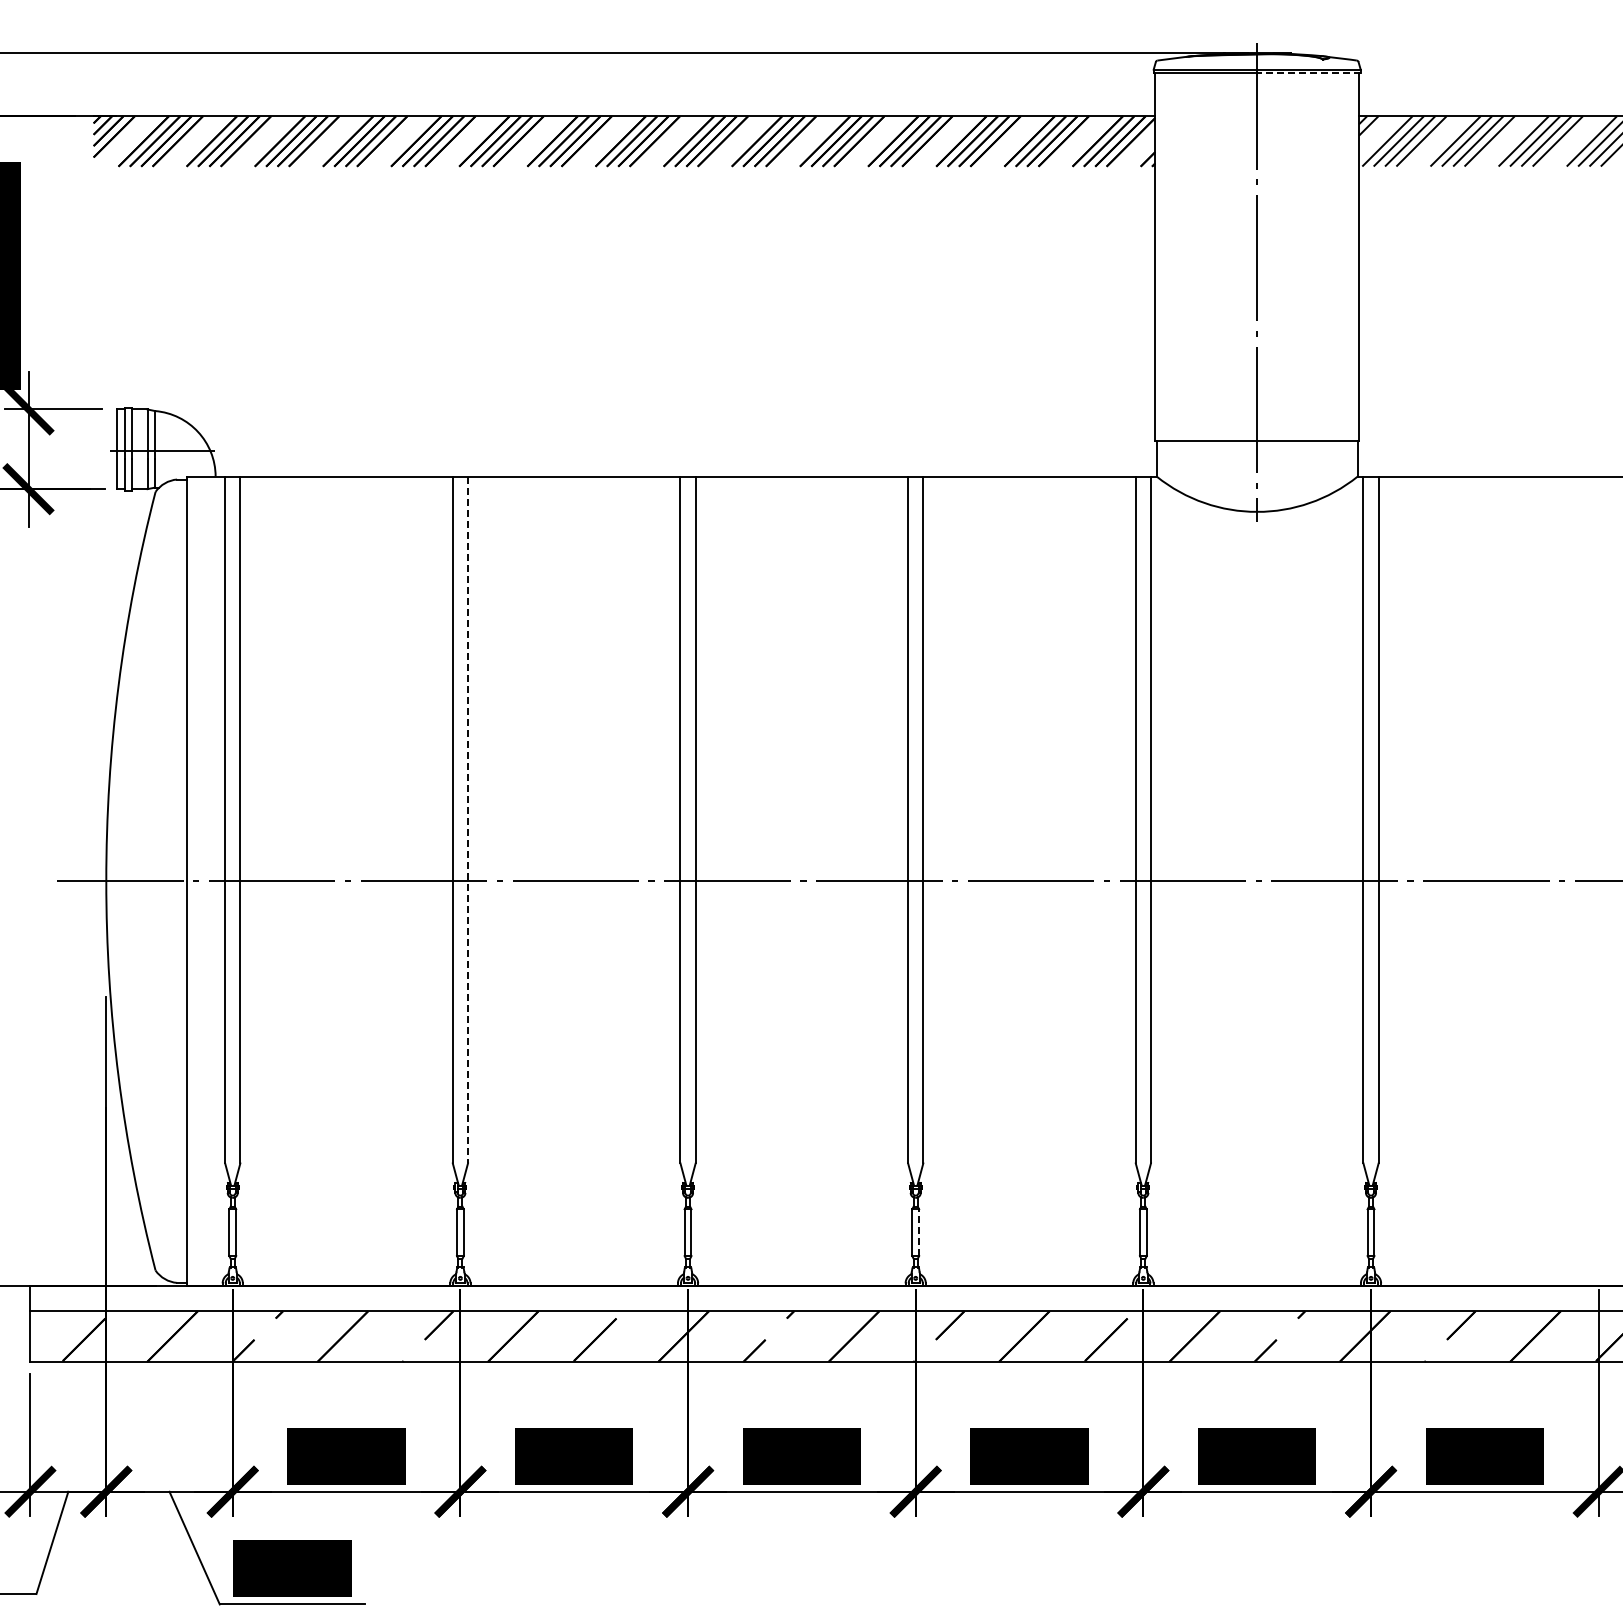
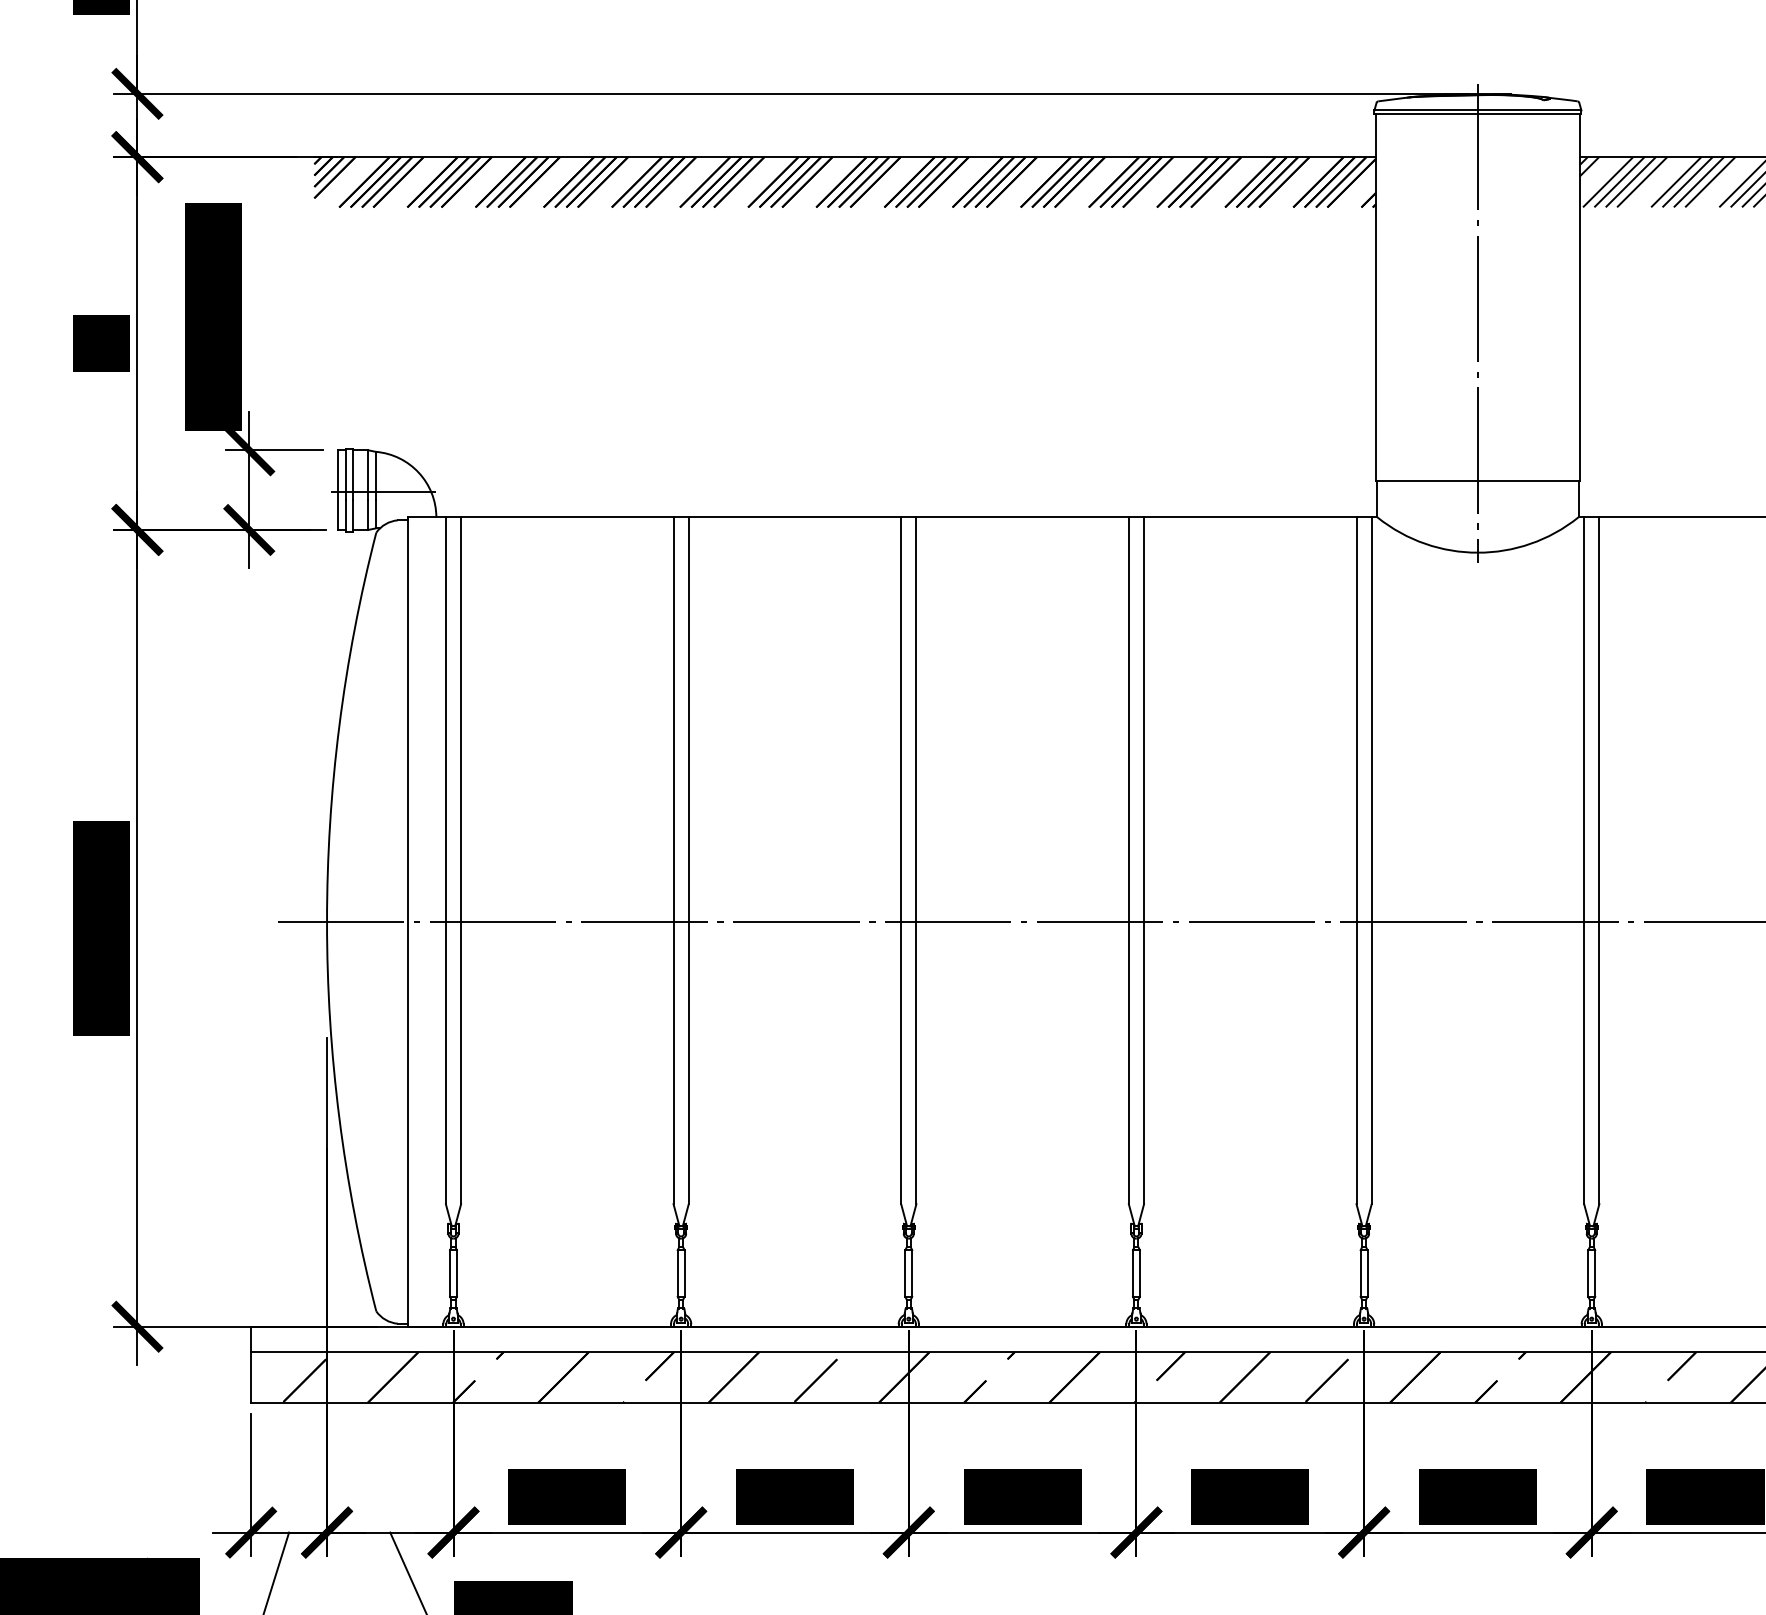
line: (1308, 73) -> (1529, 114), dashed -> solid
line: (467, 820) -> (688, 861), dashed -> solid
line: (918, 1232) -> (1139, 1273), dashed -> solid

